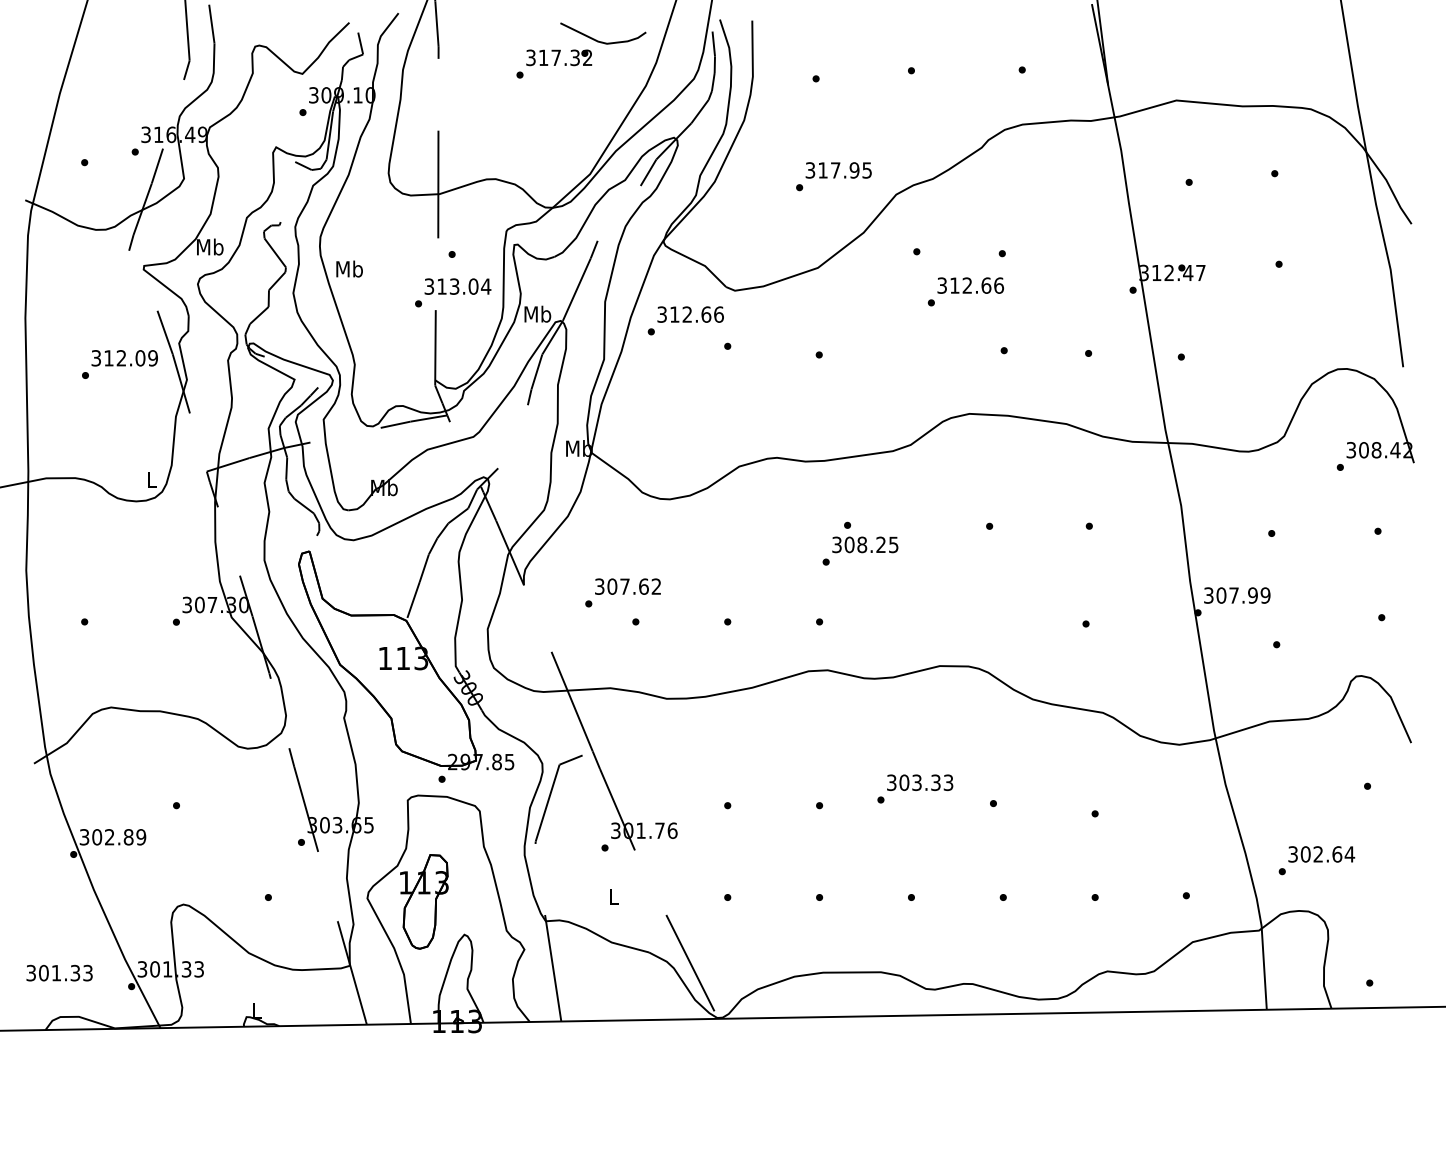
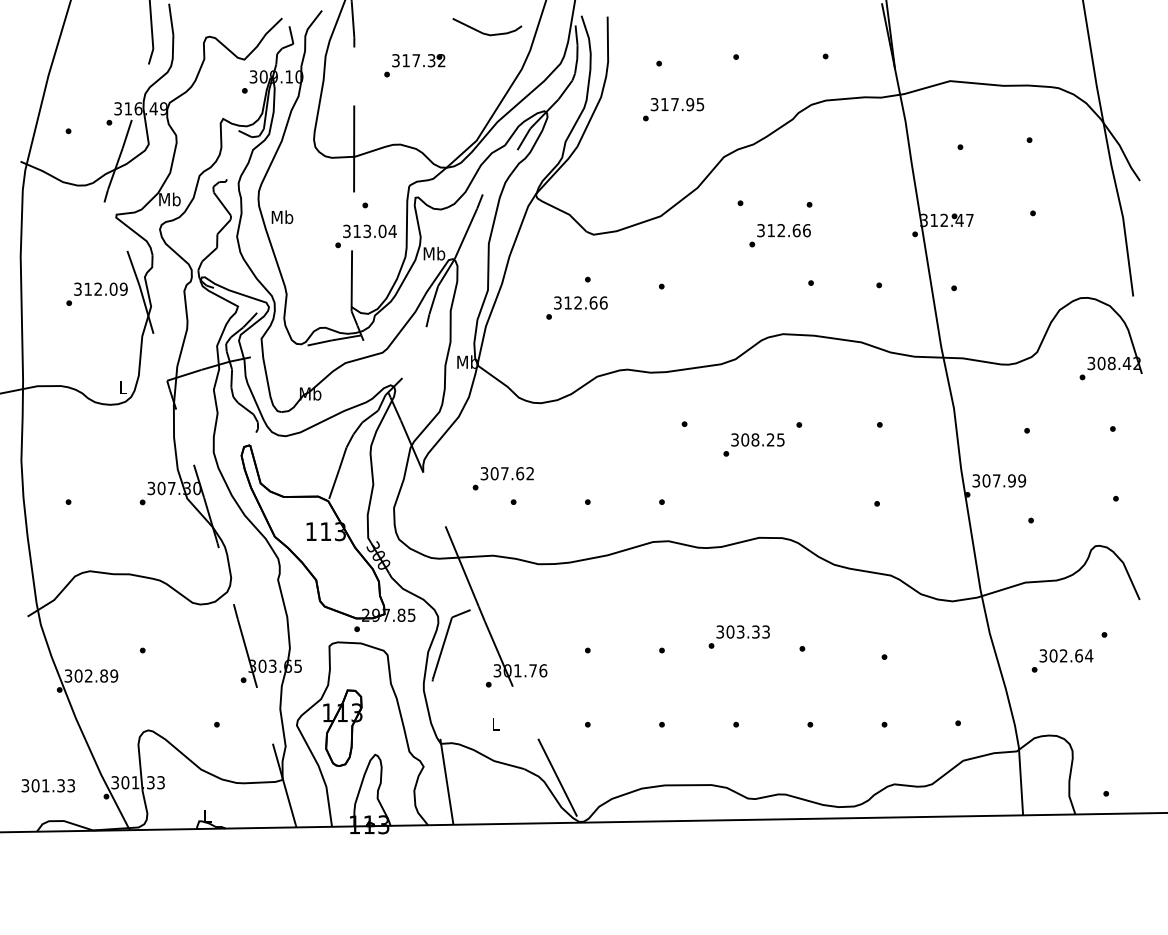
text: (553, 63) -> (414, 65), moved
text: (833, 176) -> (673, 109), moved
text: (685, 320) -> (576, 307), moved
text: (859, 550) -> (753, 444), moved
text: (1316, 860) -> (1062, 660), moved

